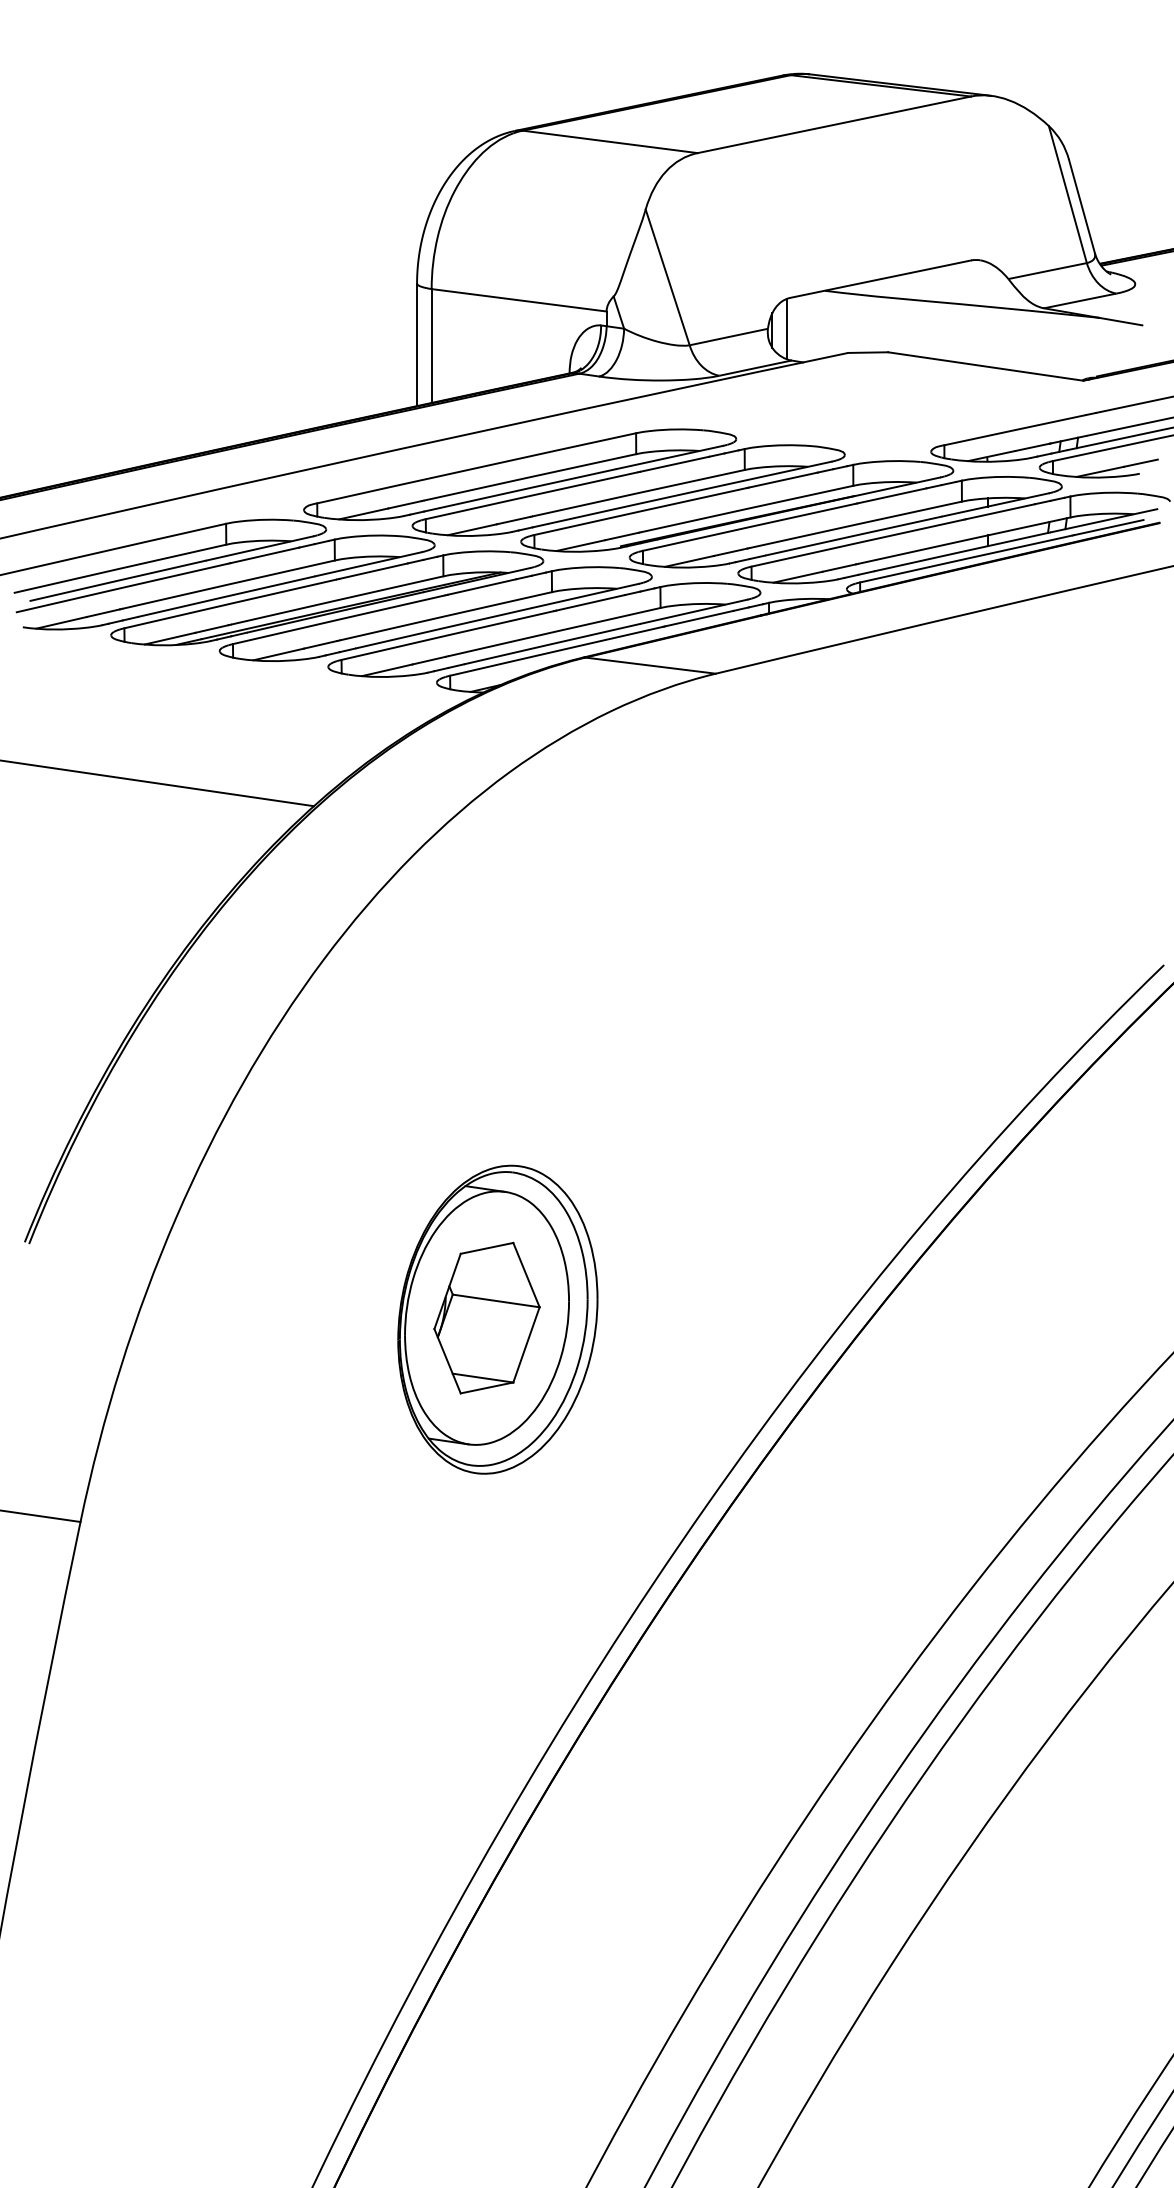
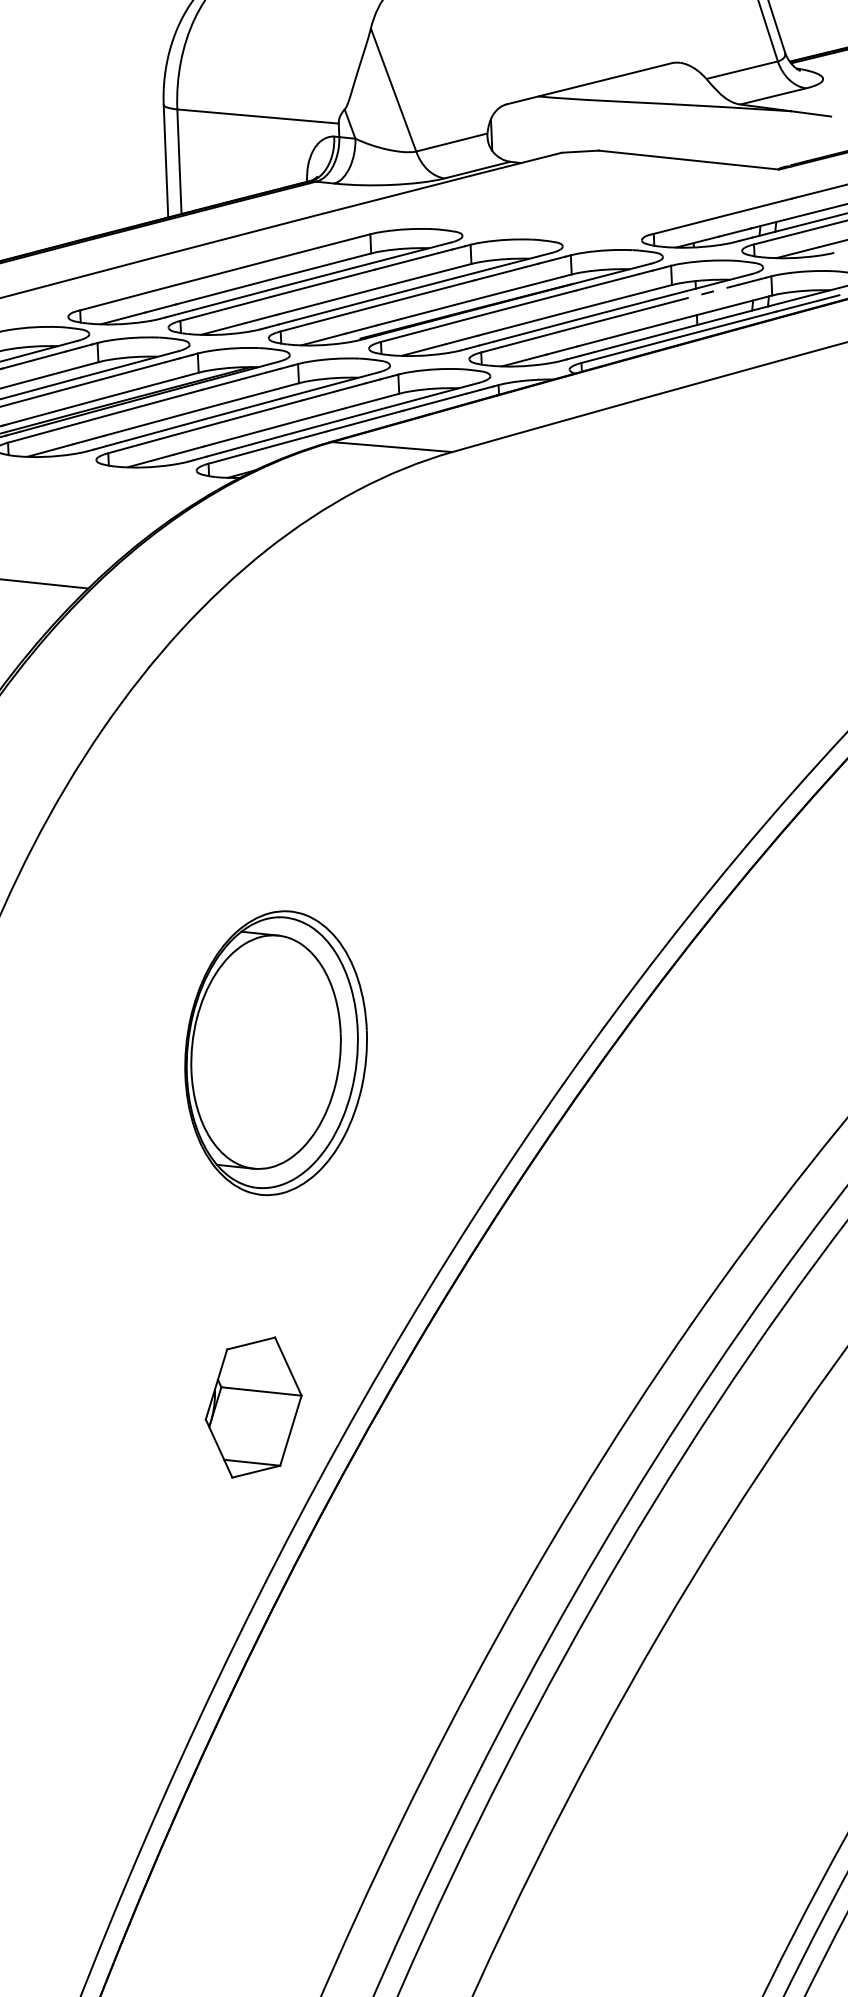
line: (786, 328) -> (504, 132), removed
line: (999, 511) -> (706, 292), solid -> dashed
part: (486, 1317) -> (253, 1407), moved

